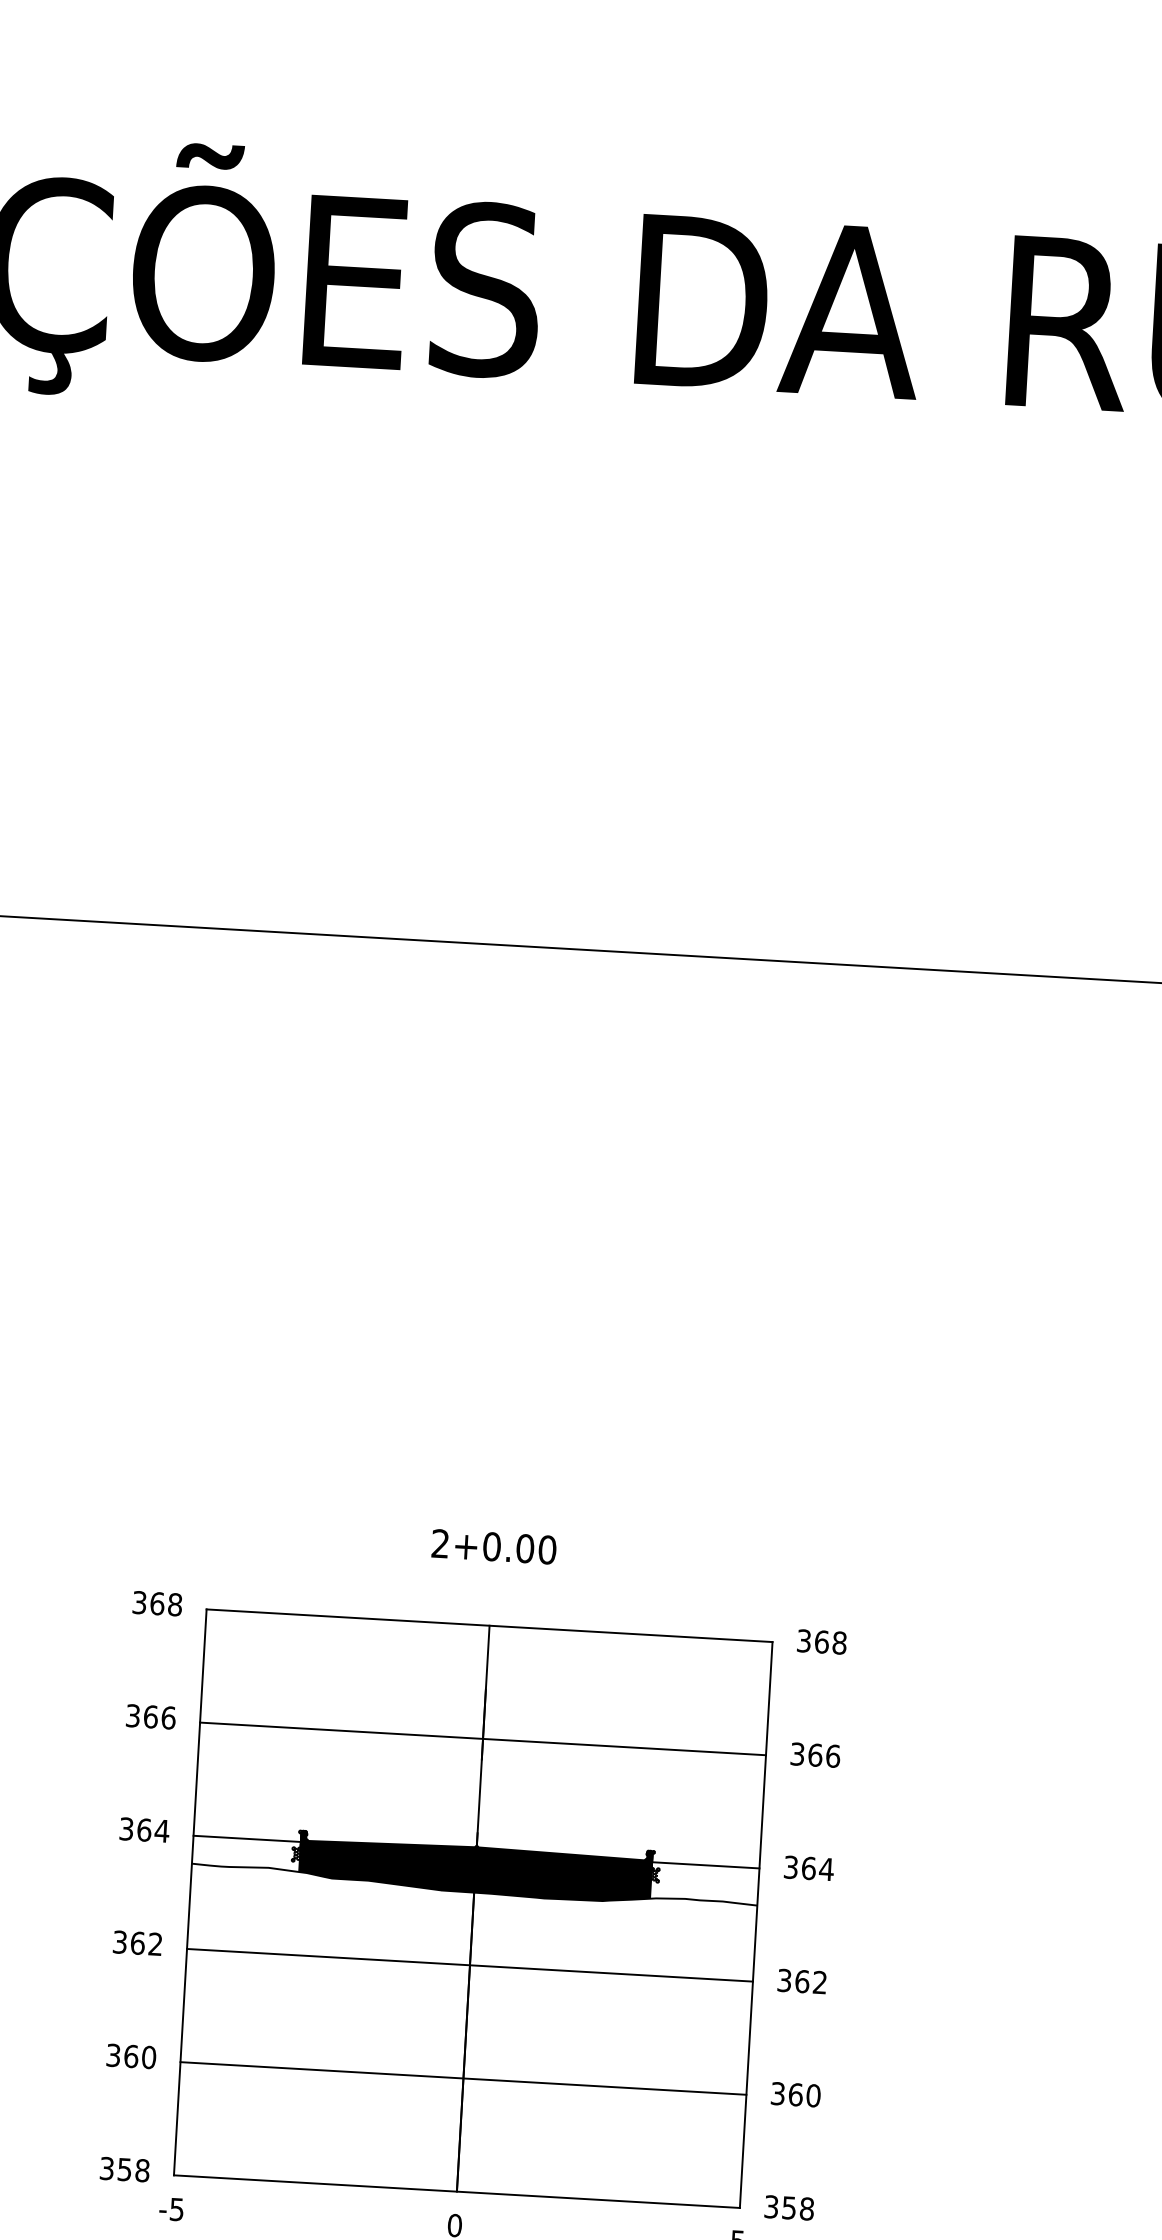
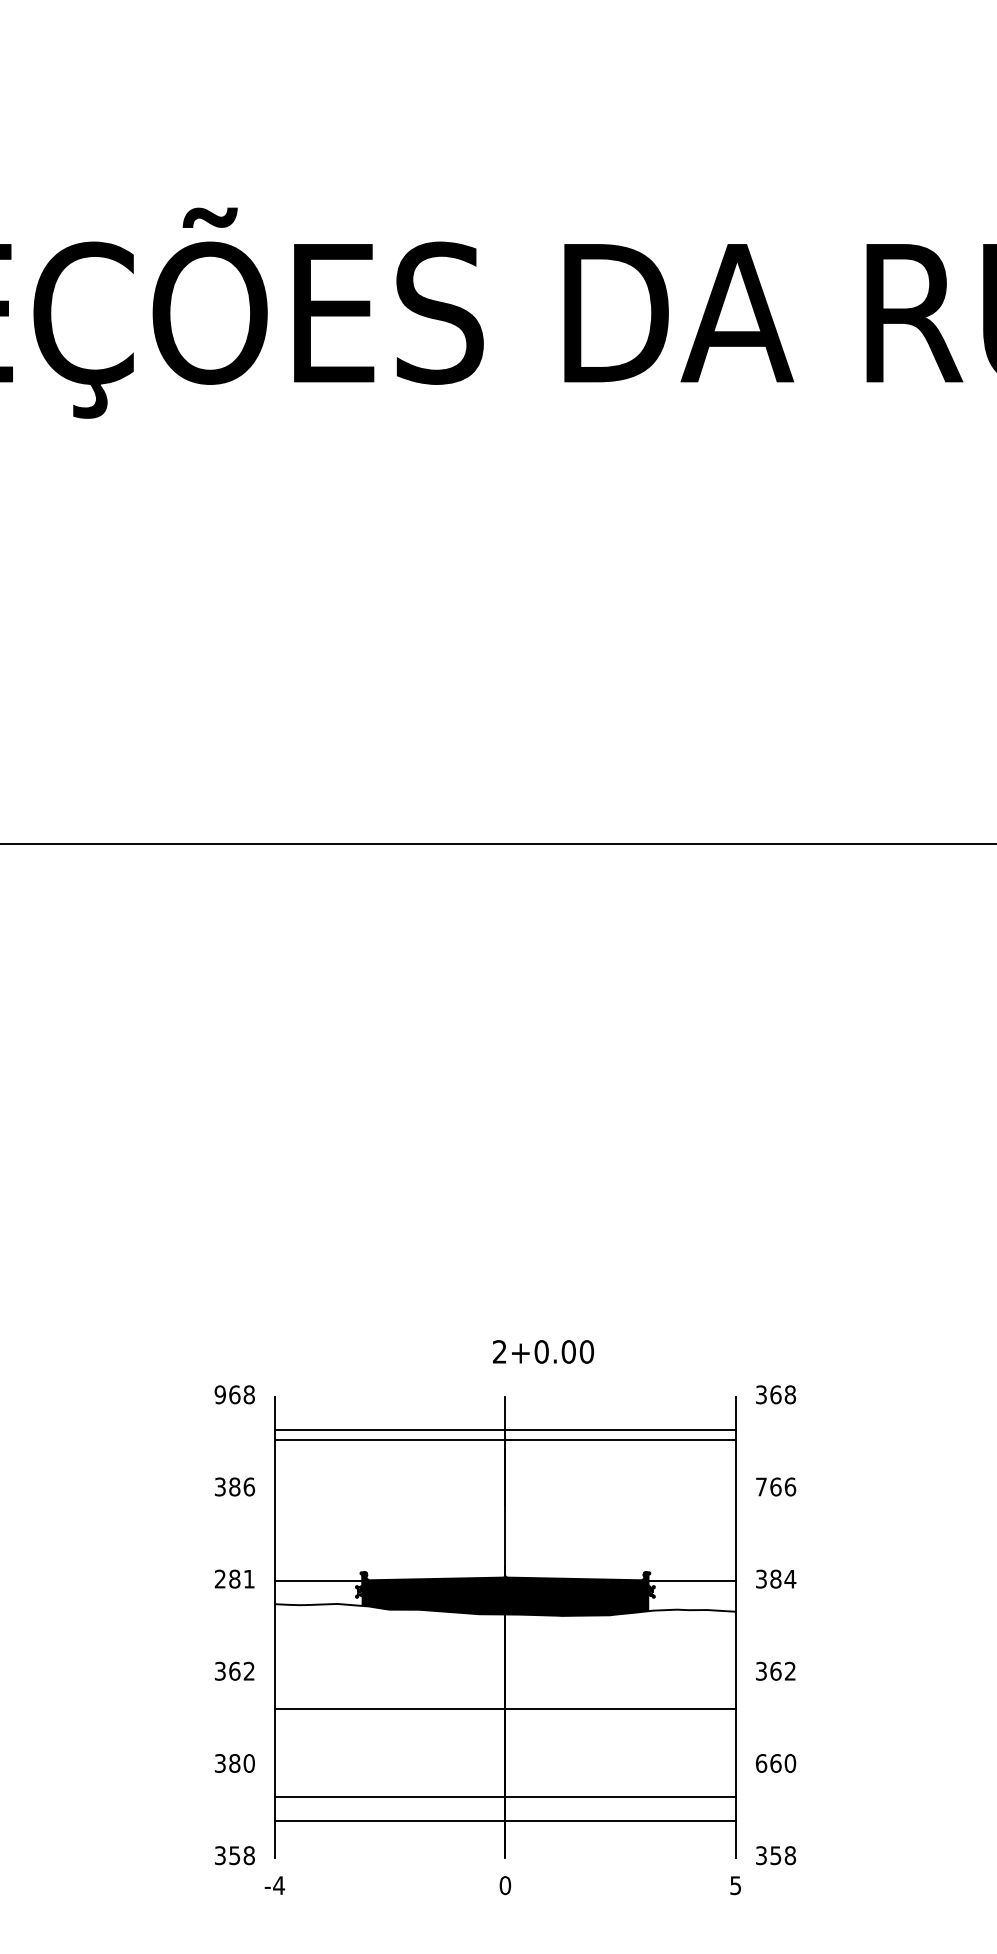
text: (494, 1546) -> (543, 1351), moved
text: (138, 1602) -> (219, 1394), 368 -> 968
line: (489, 1626) -> (505, 1430), moved
text: (150, 1716) -> (234, 1486), 366 -> 386
line: (483, 1739) -> (505, 1440), moved
text: (797, 1753) -> (761, 1486), 366 -> 766
text: (145, 1829) -> (235, 1578), 364 -> 281
text: (808, 1867) -> (775, 1578), 364 -> 384
line: (470, 1965) -> (505, 1708), moved
text: (130, 2056) -> (234, 1763), 360 -> 380
line: (463, 2078) -> (505, 1796), moved
text: (778, 2093) -> (761, 1763), 360 -> 660
line: (457, 2191) -> (505, 1820), moved
text: (176, 2209) -> (278, 1885), -5 -> -4

